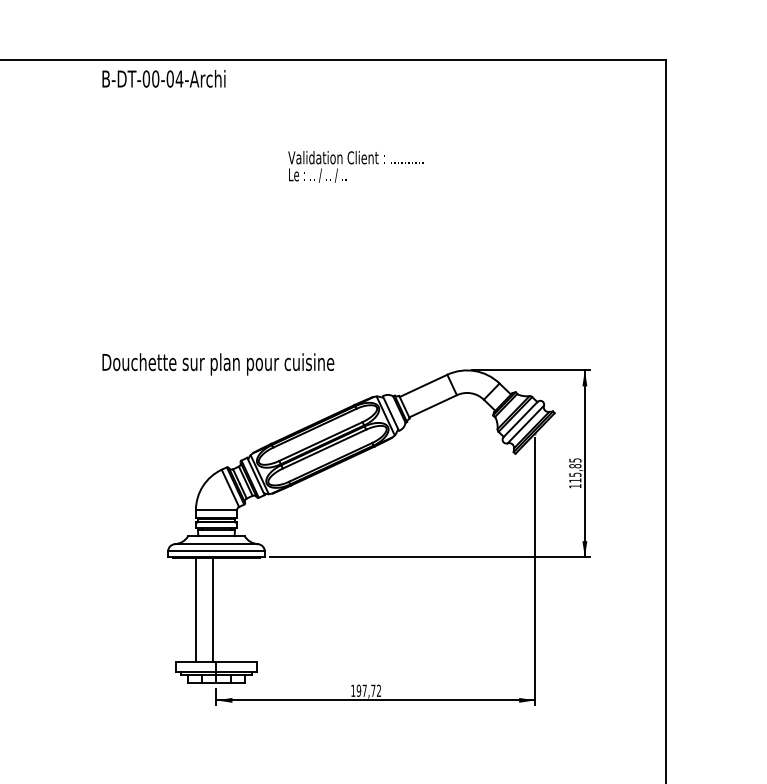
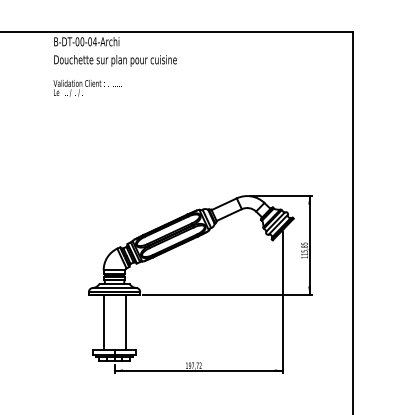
text: (352, 167) -> (87, 88), moved
text: (218, 363) -> (115, 60), moved
line: (212, 609) -> (125, 322), moved

